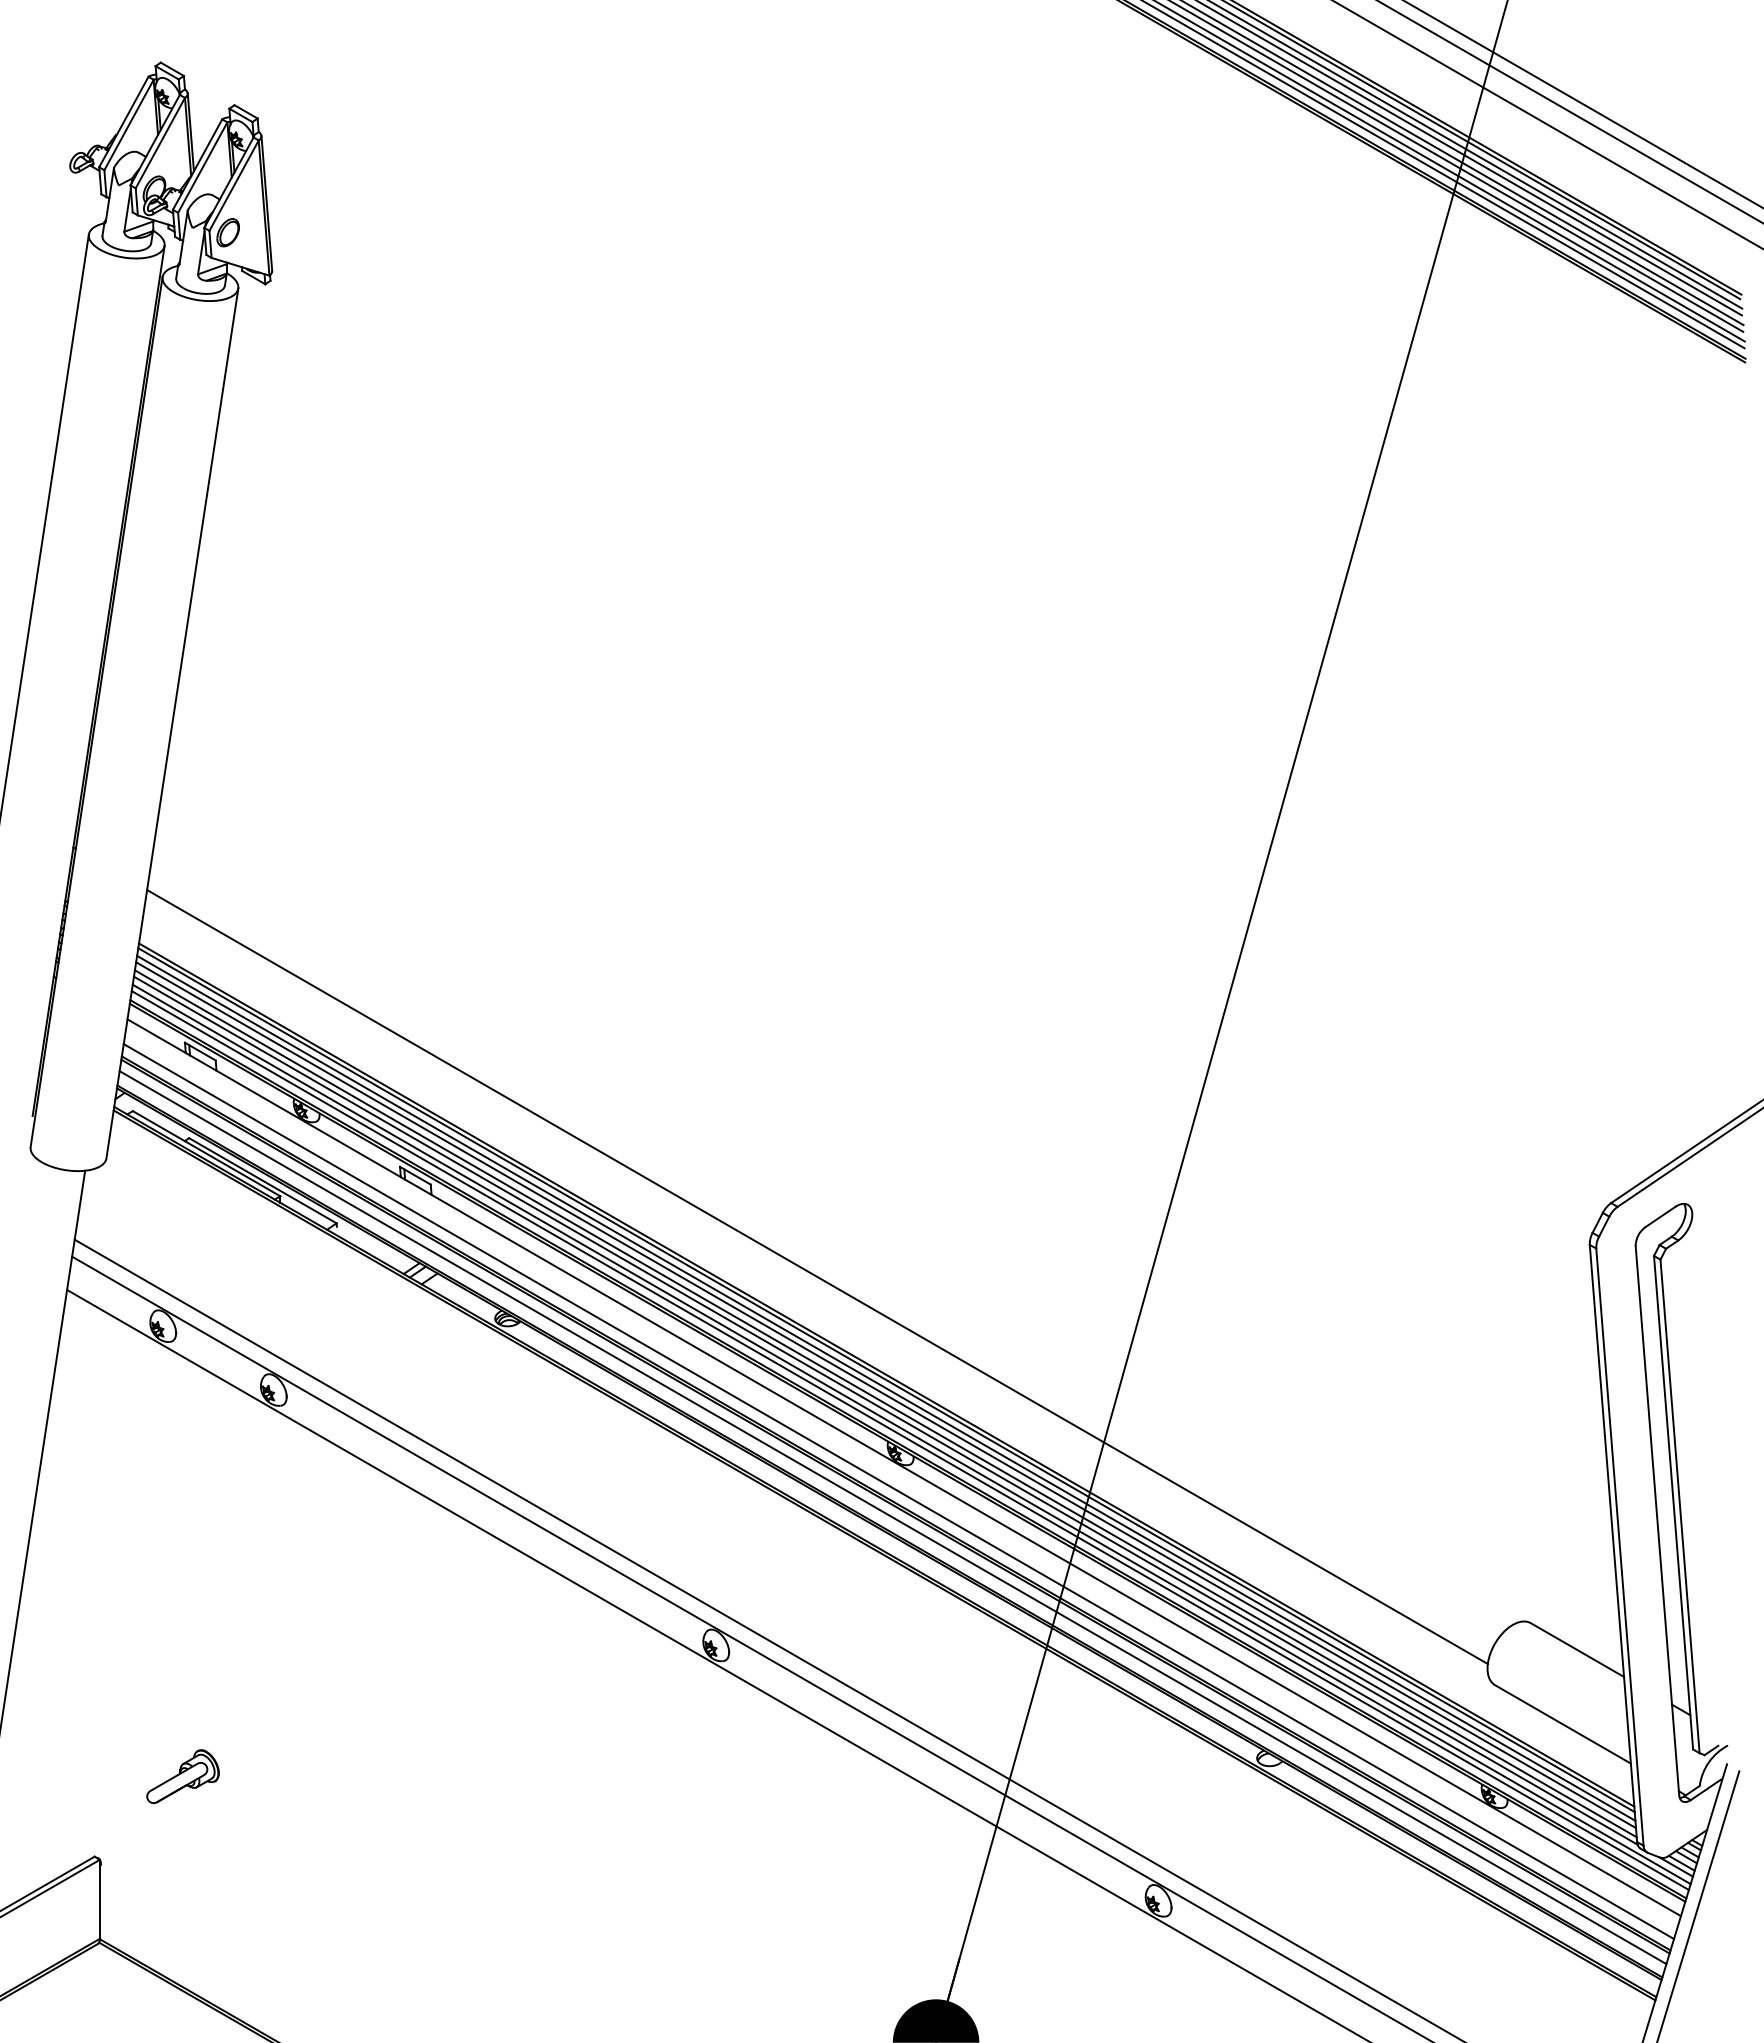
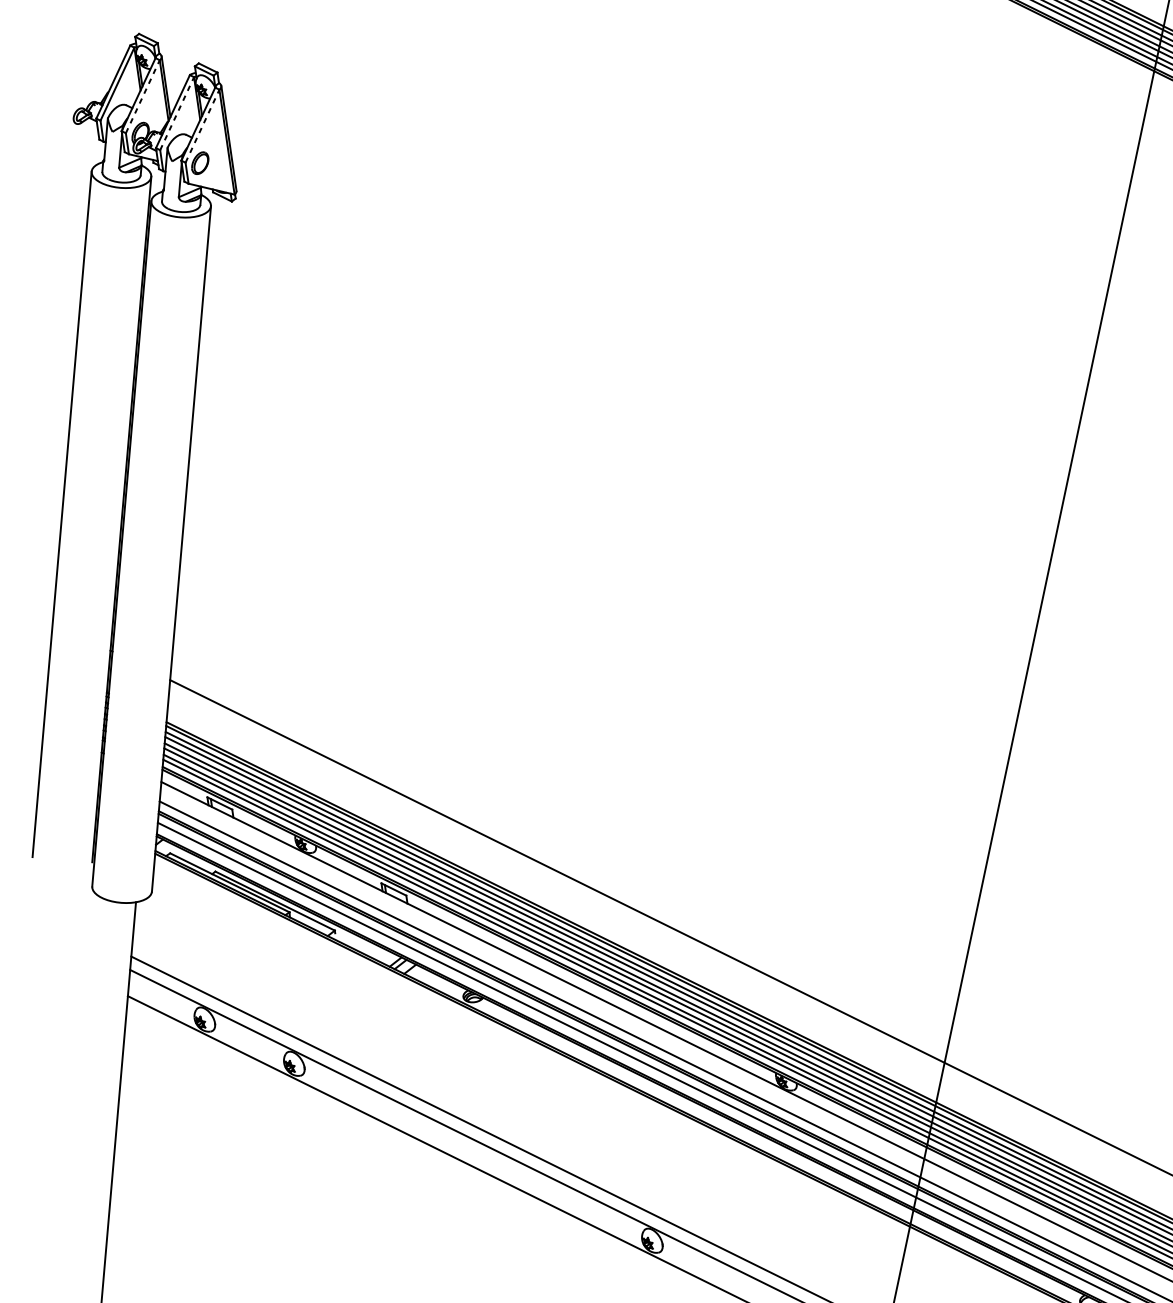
line: (160, 142) -> (142, 96), solid -> dashed
line: (203, 167) -> (177, 113), solid -> dashed
line: (234, 185) -> (202, 126), solid -> dashed

